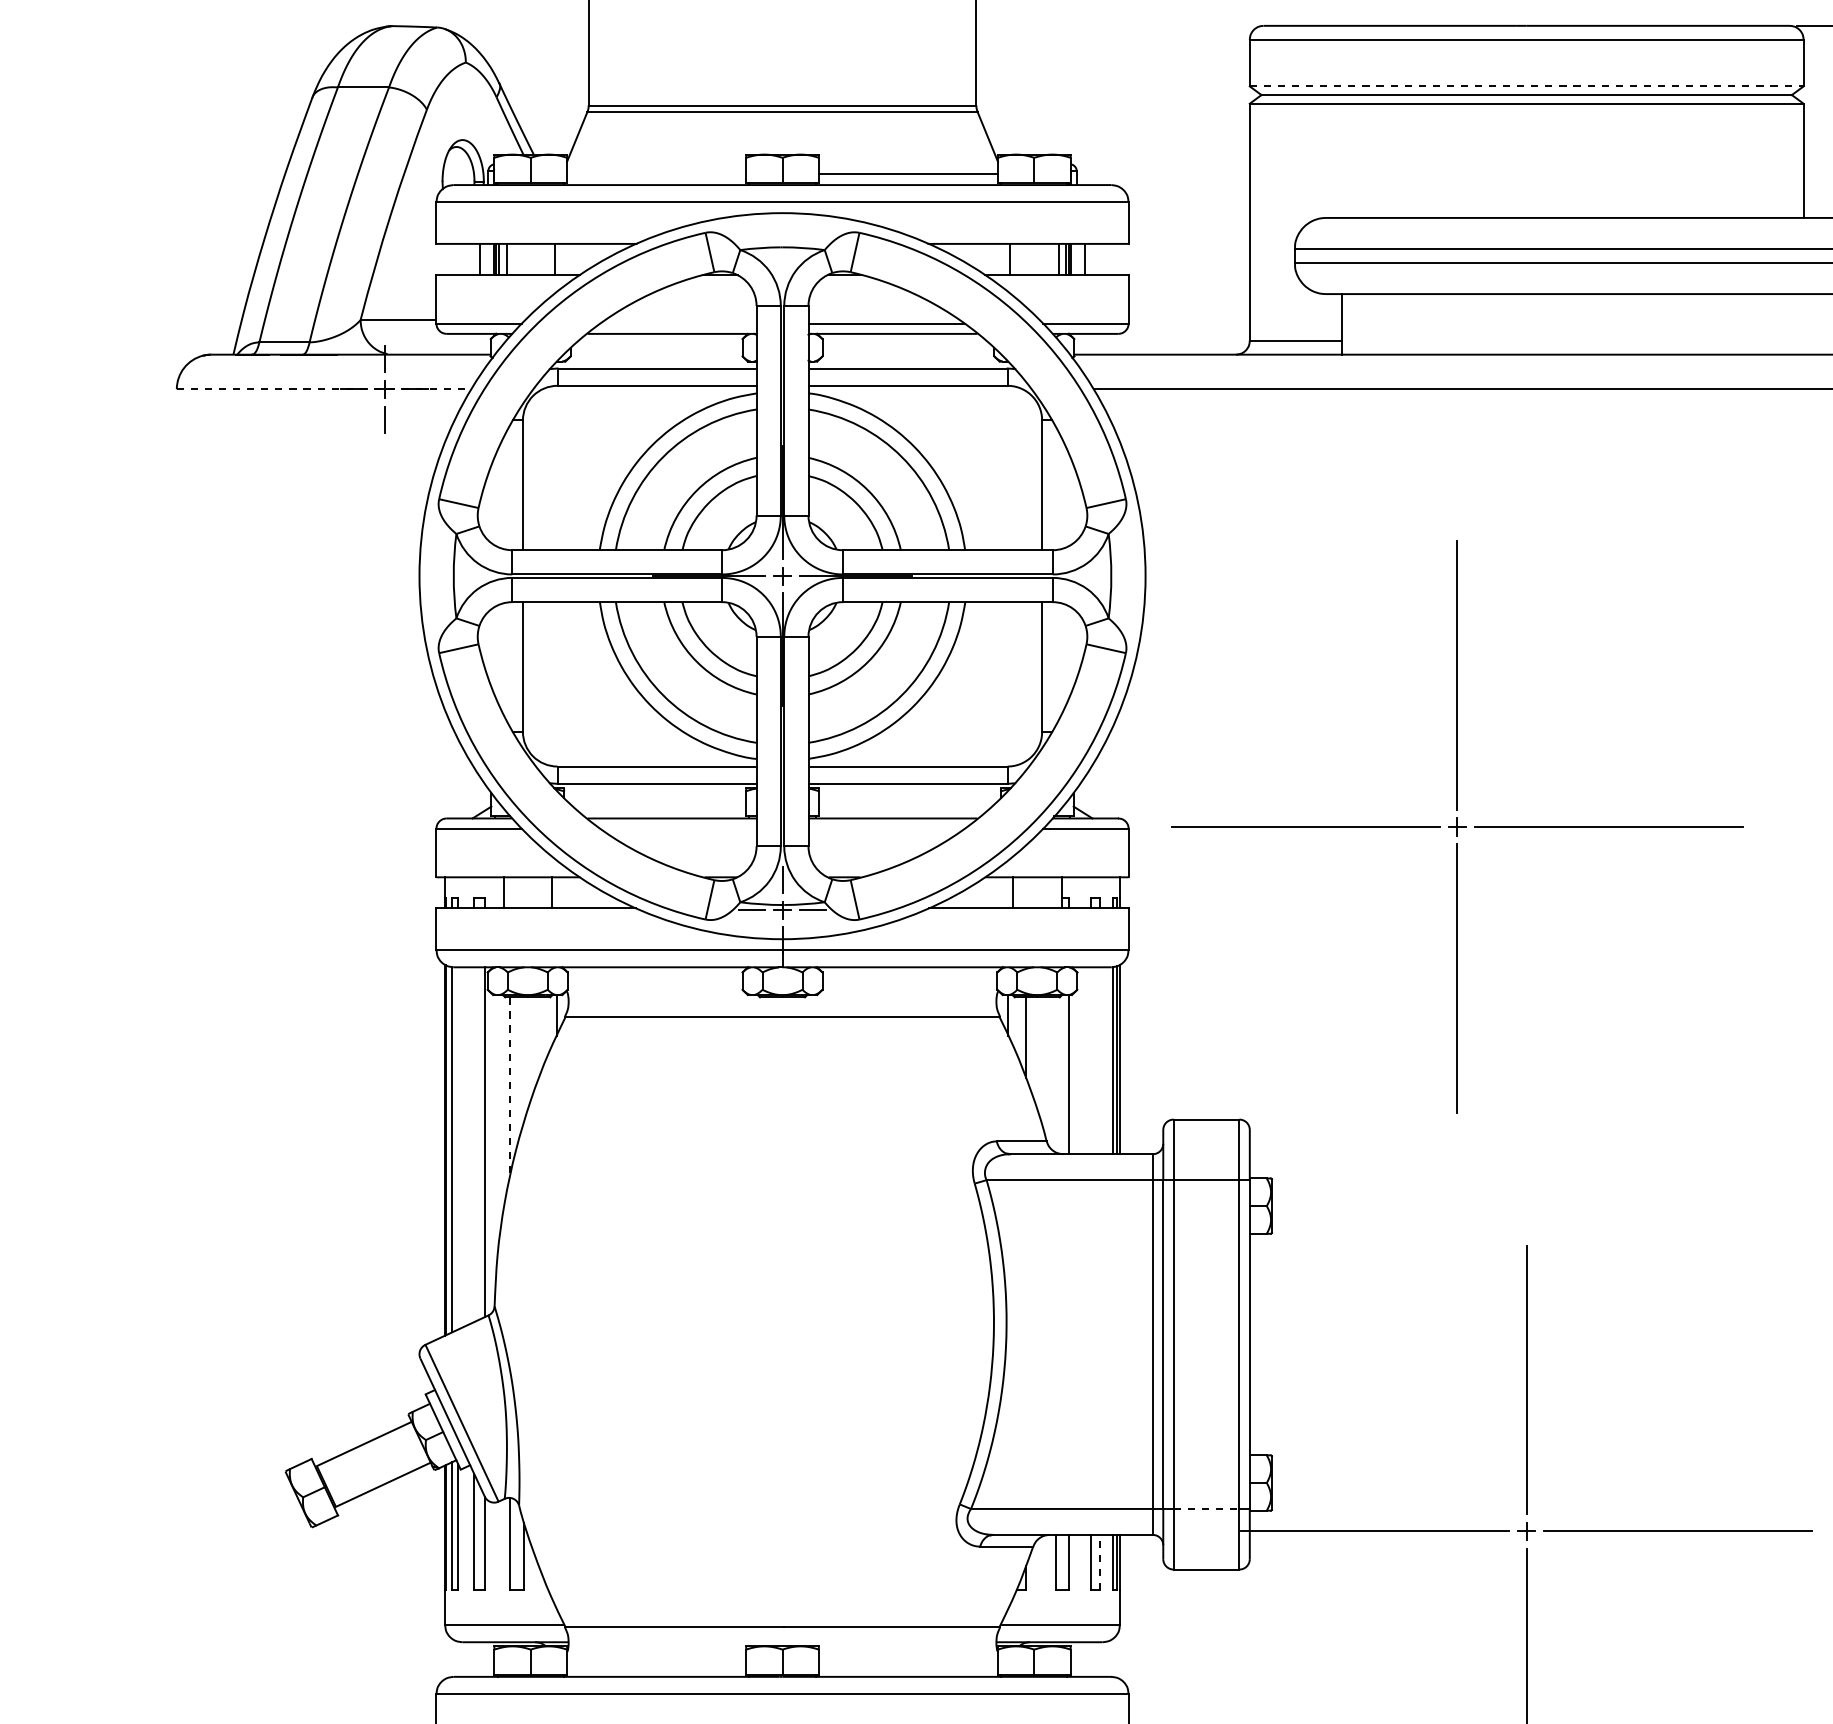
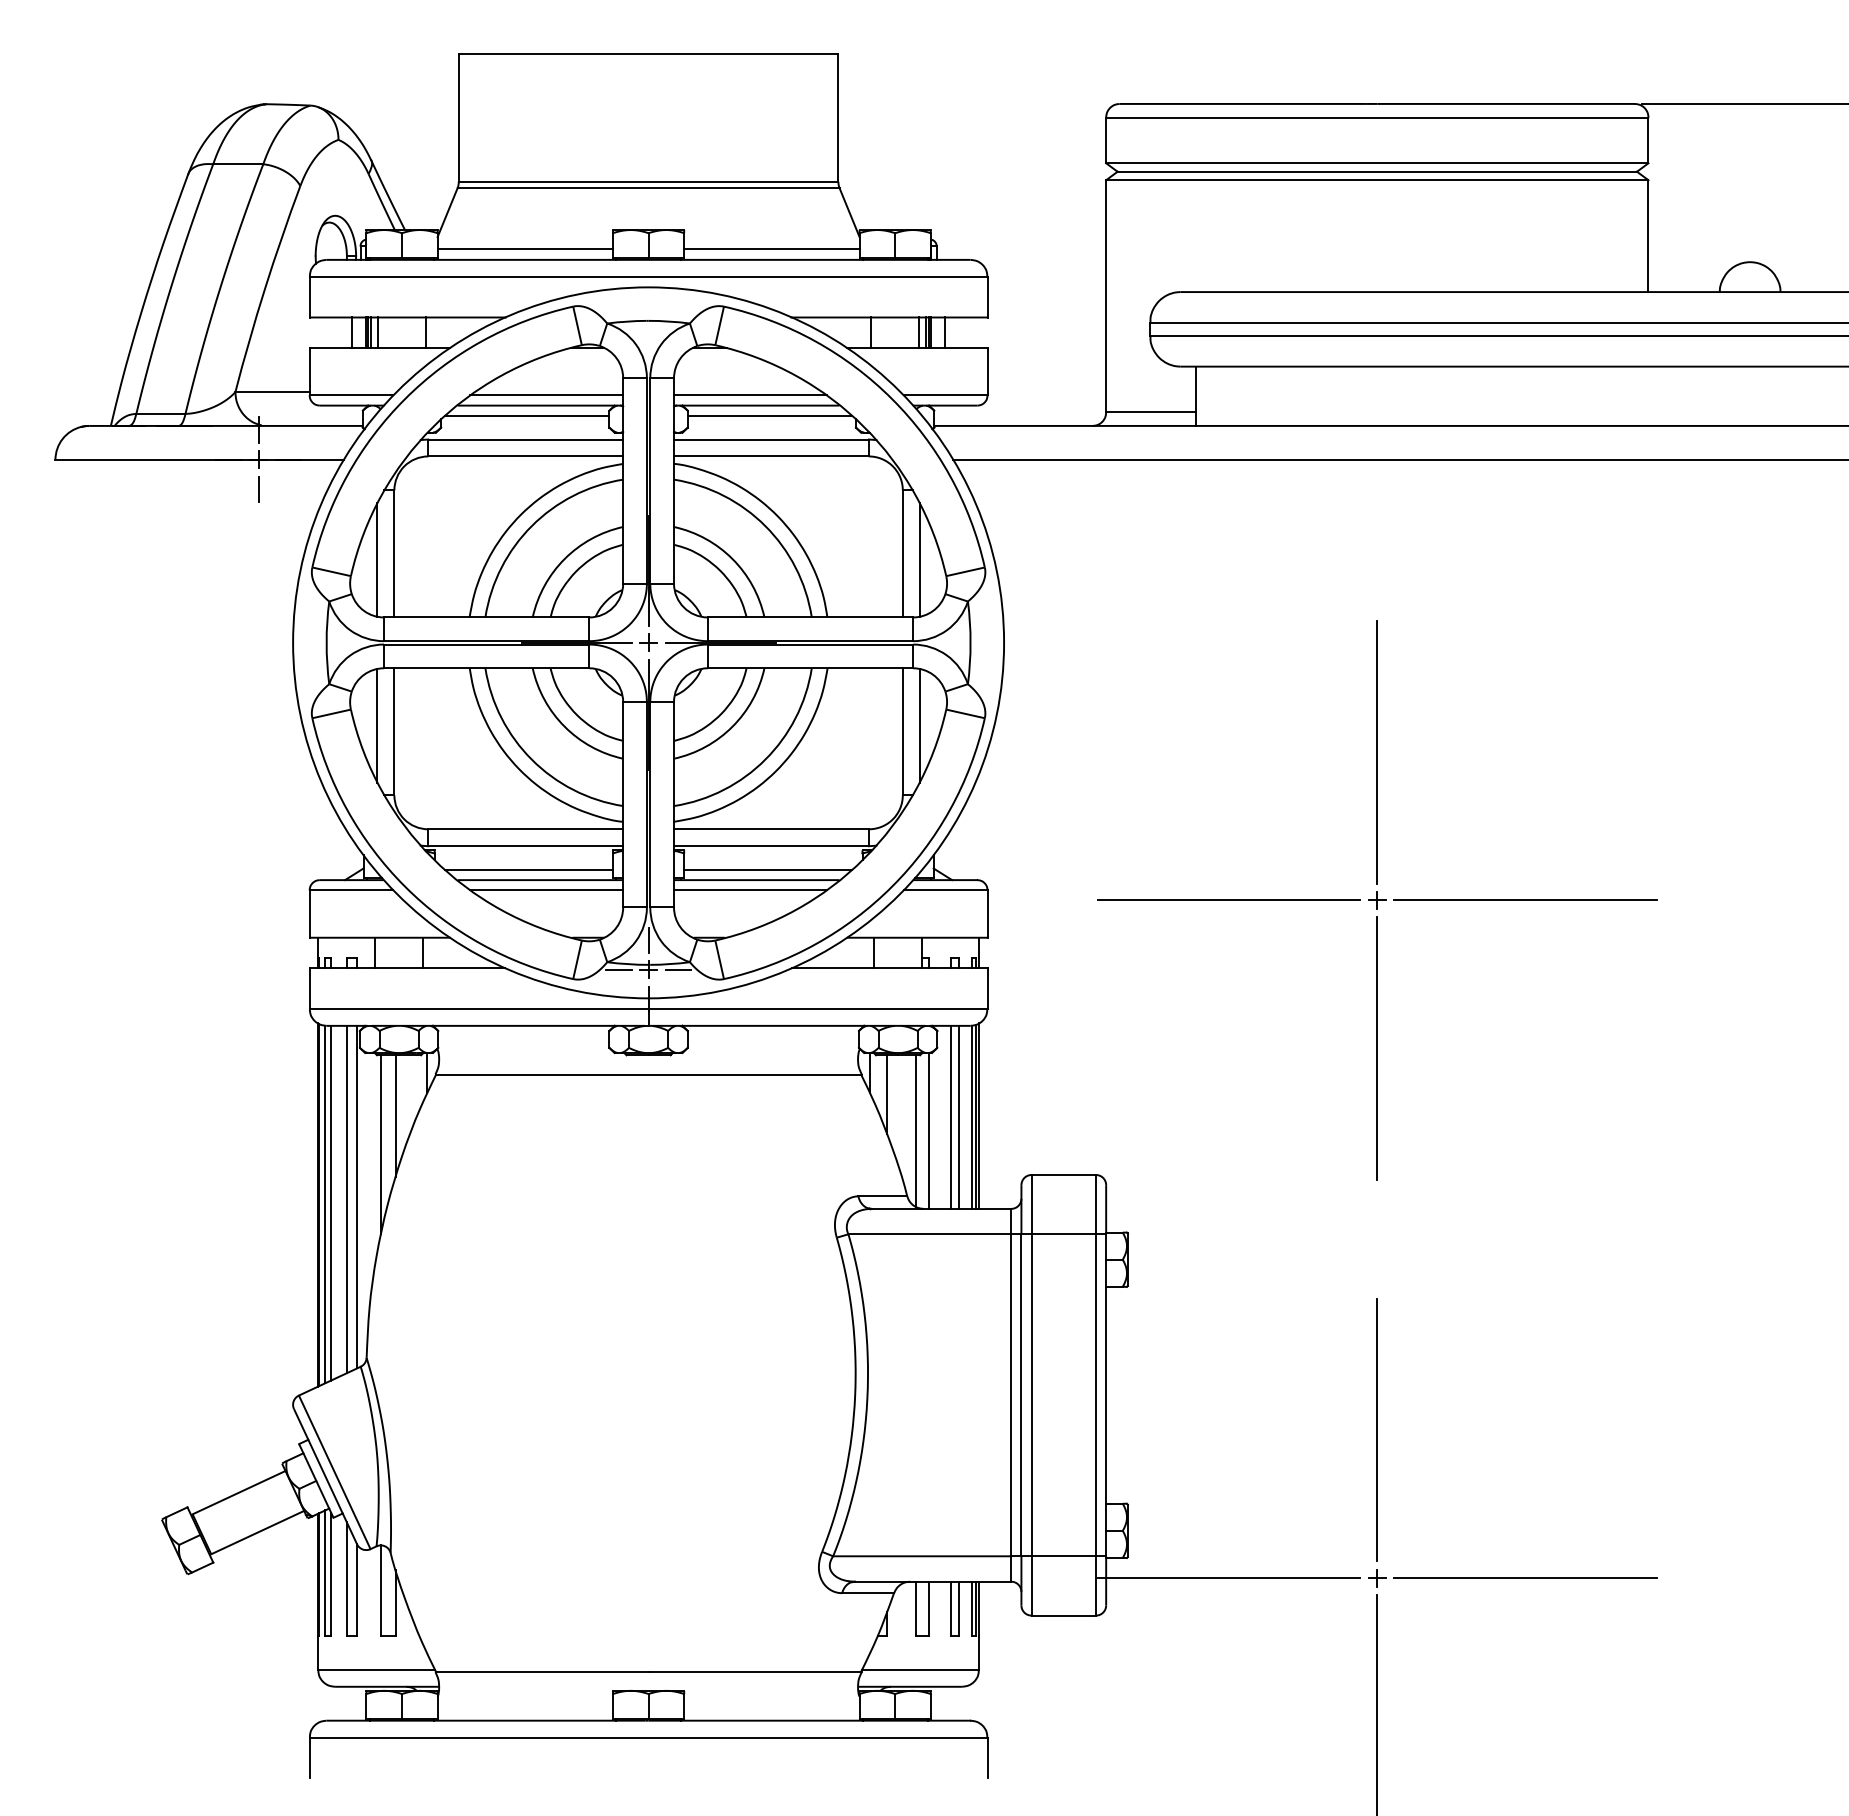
line: (1526, 86) -> (1377, 163), dashed -> solid
line: (656, 174) -> (525, 249), added
line: (678, 323) -> (546, 395), added
line: (657, 343) -> (526, 415), added
line: (906, 343) -> (769, 415), added
line: (324, 388) -> (200, 459), dashed -> solid
line: (505, 491) -> (377, 559), added
line: (1059, 491) -> (919, 559), added
line: (505, 660) -> (377, 725), added
line: (1059, 660) -> (919, 725), added
line: (659, 807) -> (528, 869), added
line: (904, 807) -> (768, 869), added
part: (1457, 827) -> (1377, 900), moved
line: (678, 829) -> (546, 890), added
line: (886, 829) -> (750, 890), added
line: (524, 1059) -> (395, 1116), added
line: (1090, 1059) -> (950, 1116), added
line: (1100, 1059) -> (959, 1116), added
line: (1055, 1074) -> (915, 1130), added
line: (509, 1088) -> (381, 1144), dashed -> solid
line: (474, 1144) -> (346, 1199), added
line: (458, 1147) -> (331, 1202), added
line: (1207, 1509) -> (1064, 1556), dashed -> solid
line: (1100, 1562) -> (959, 1608), dashed -> solid

